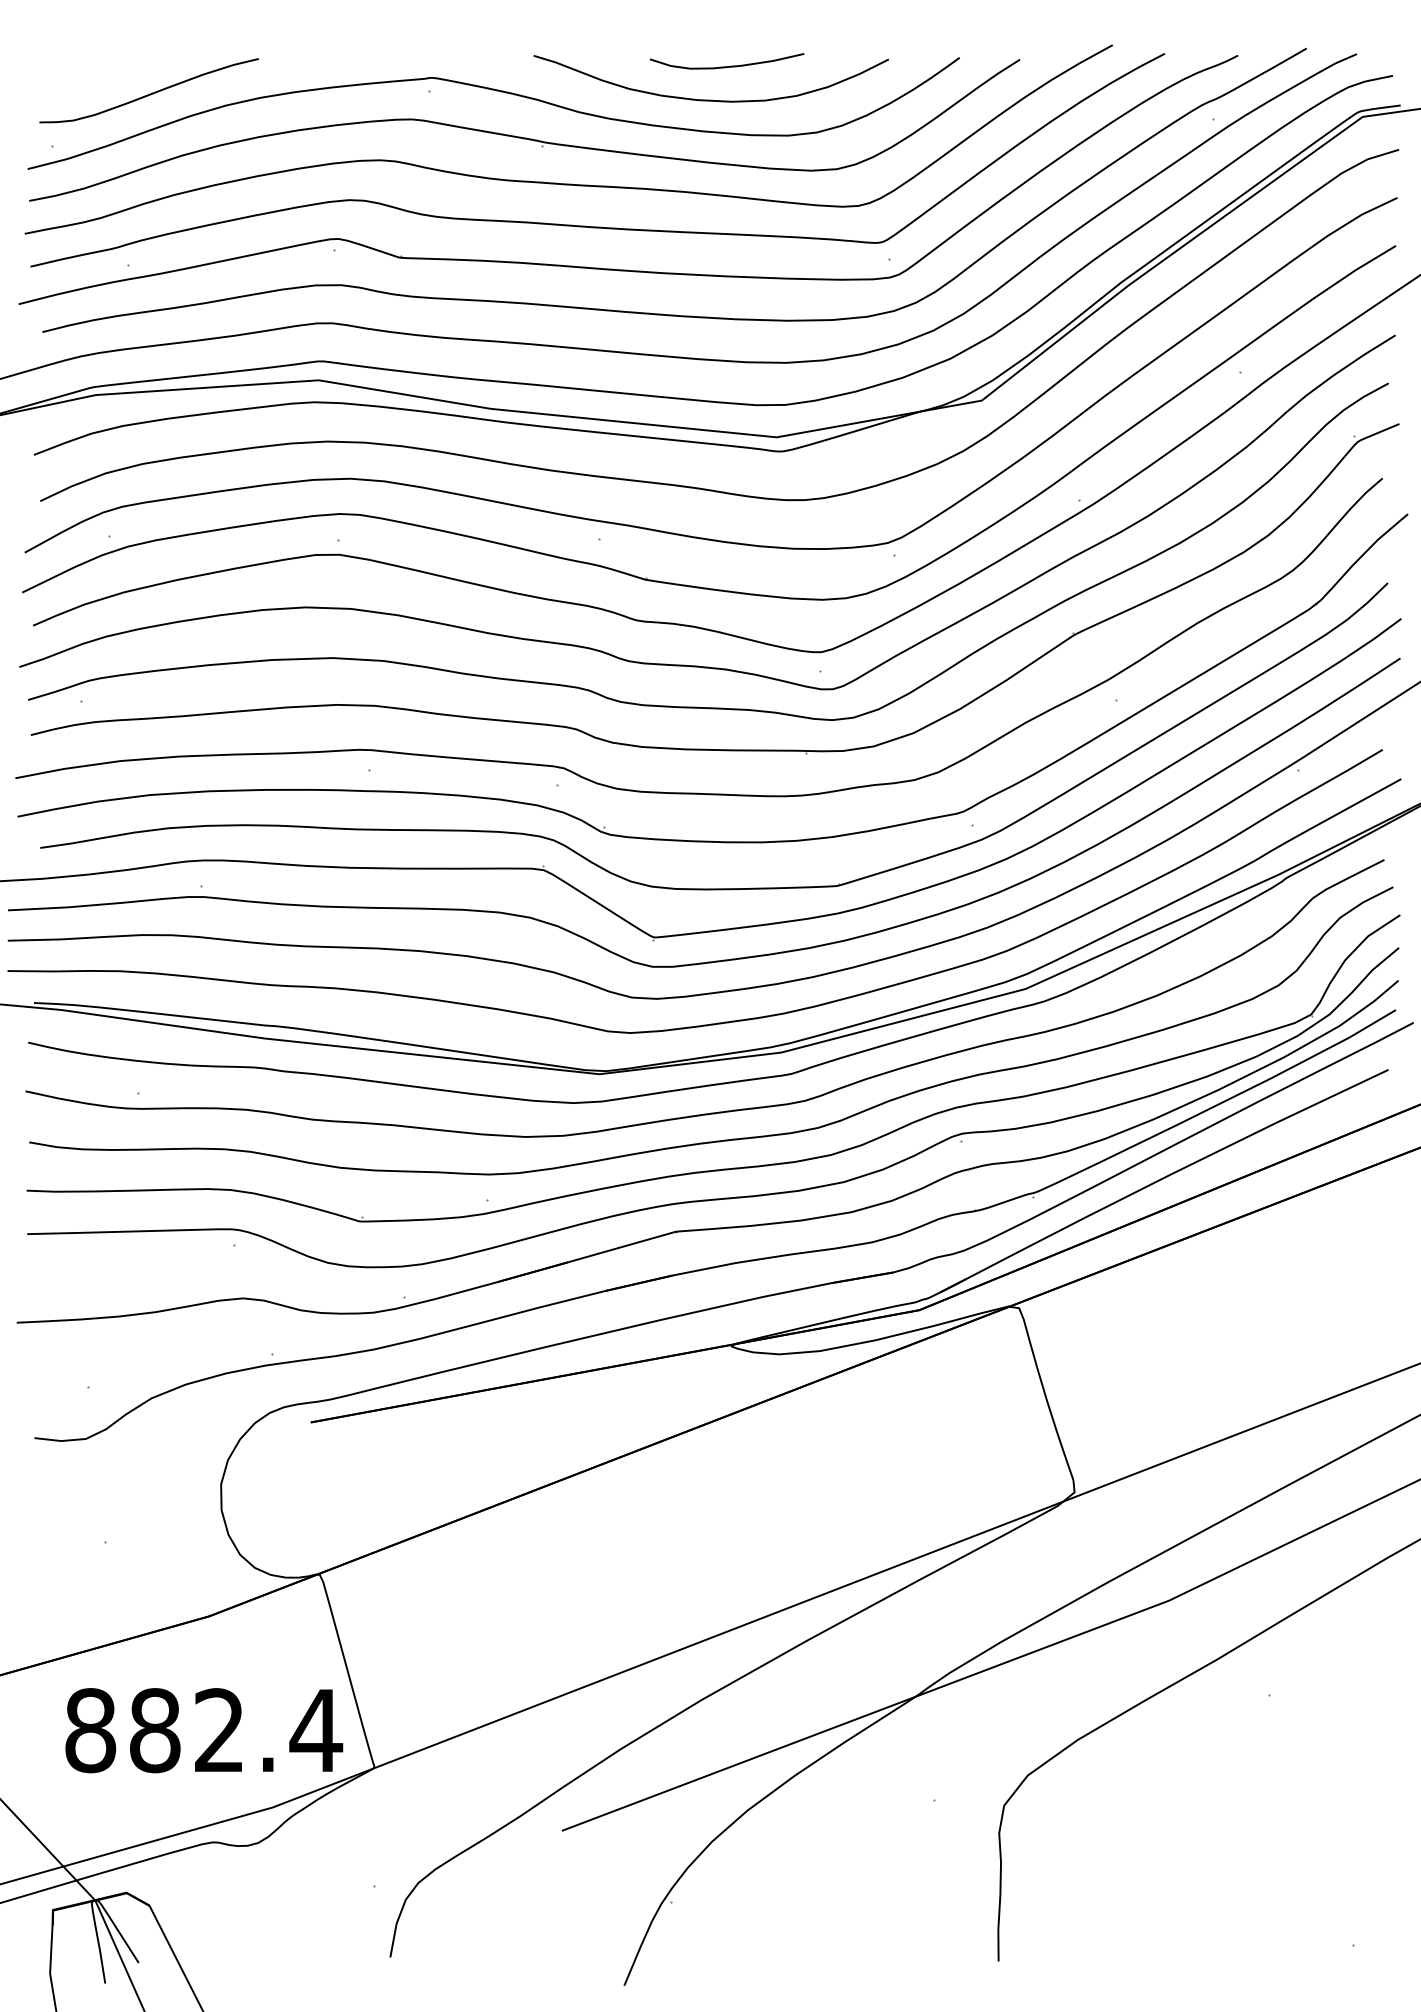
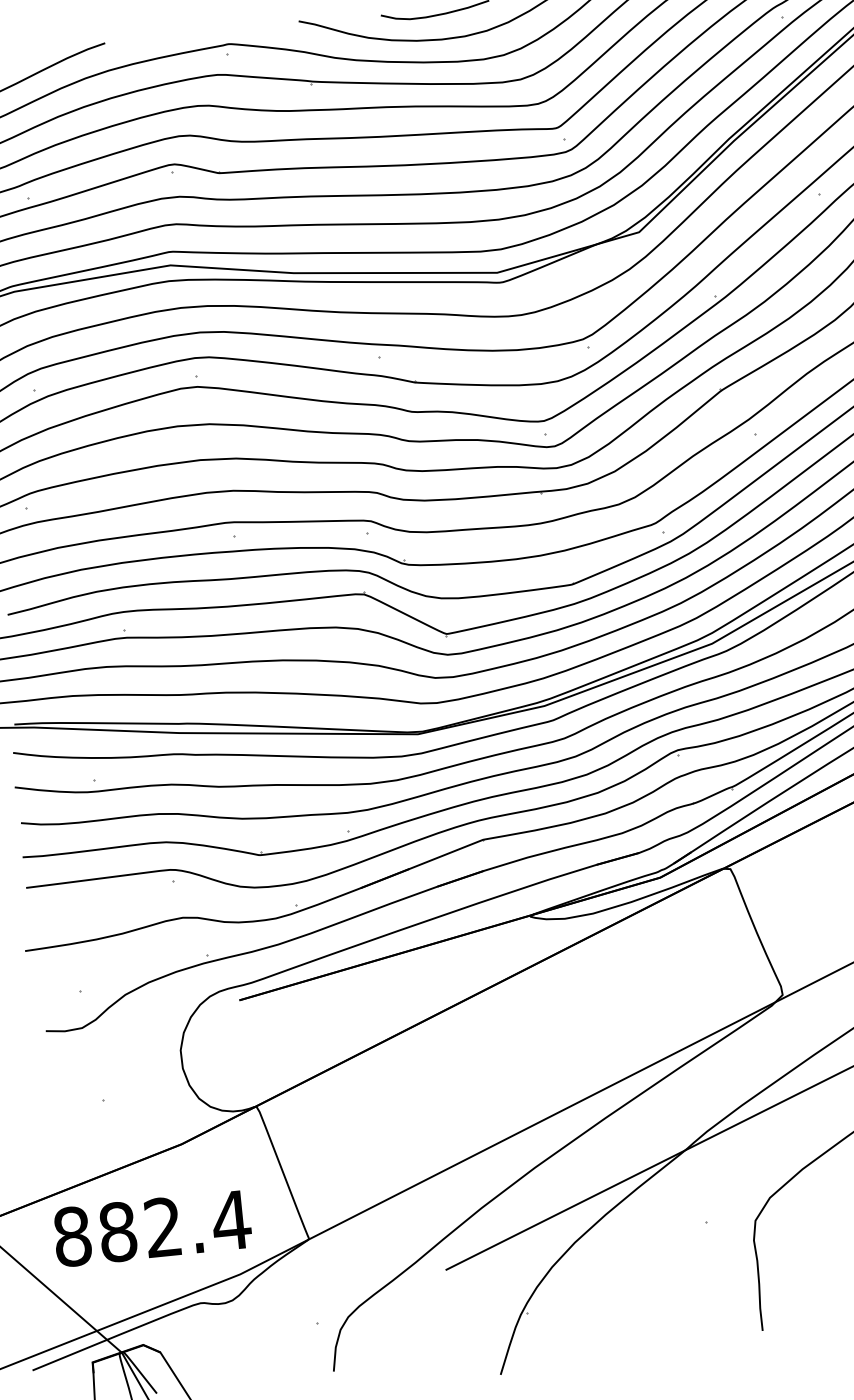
text: (204, 1730) -> (152, 1228), moved

